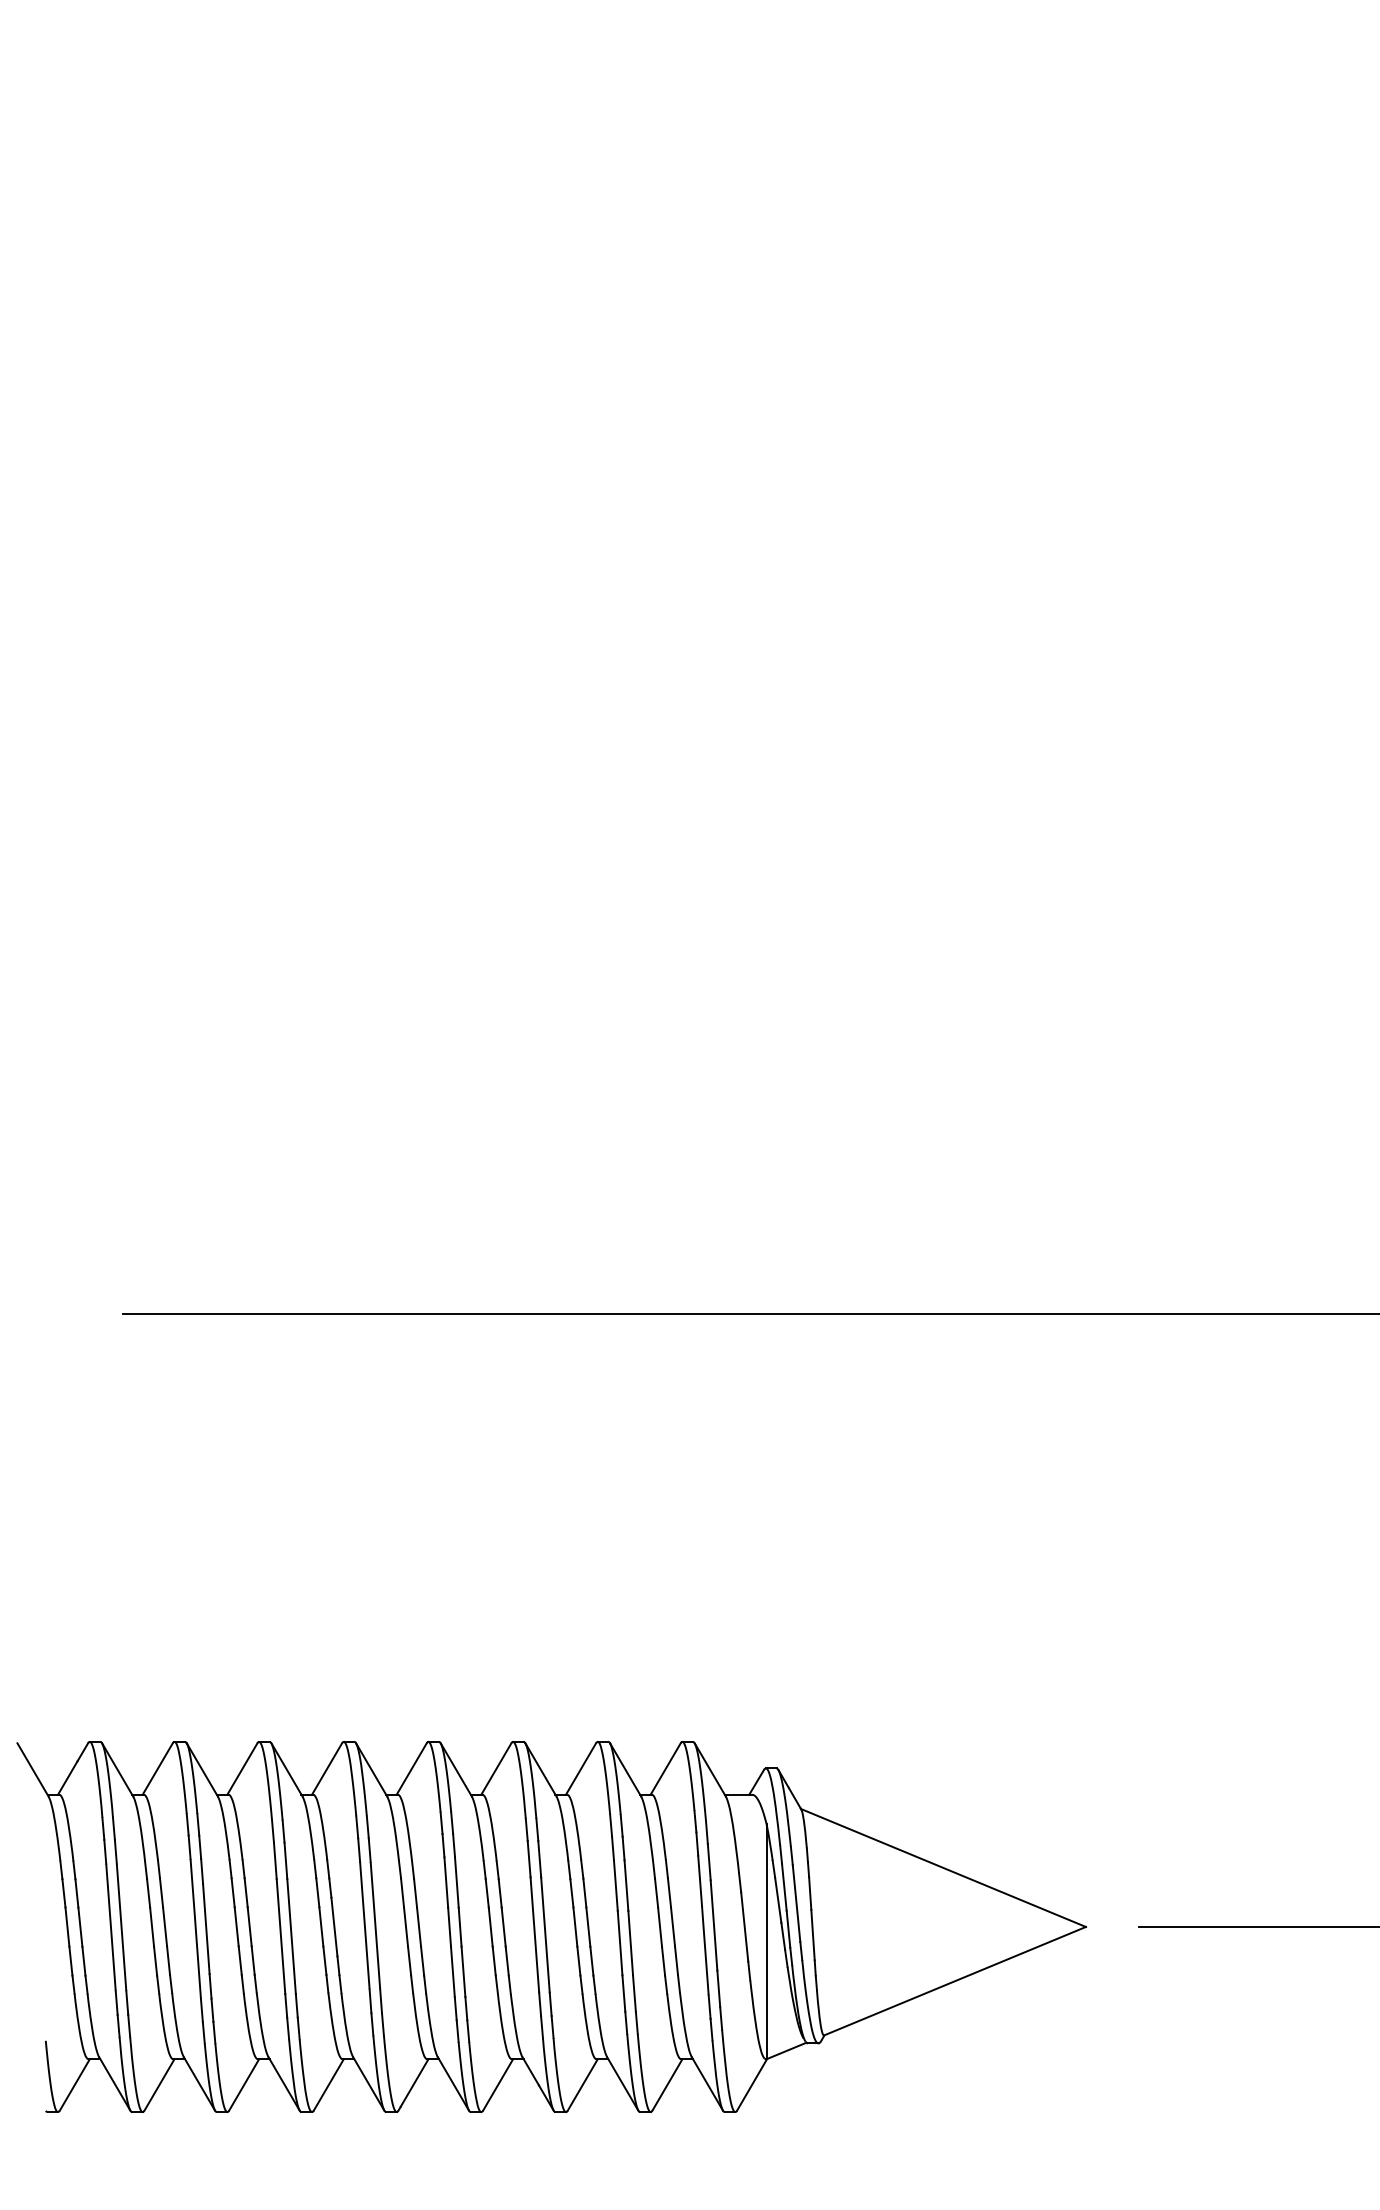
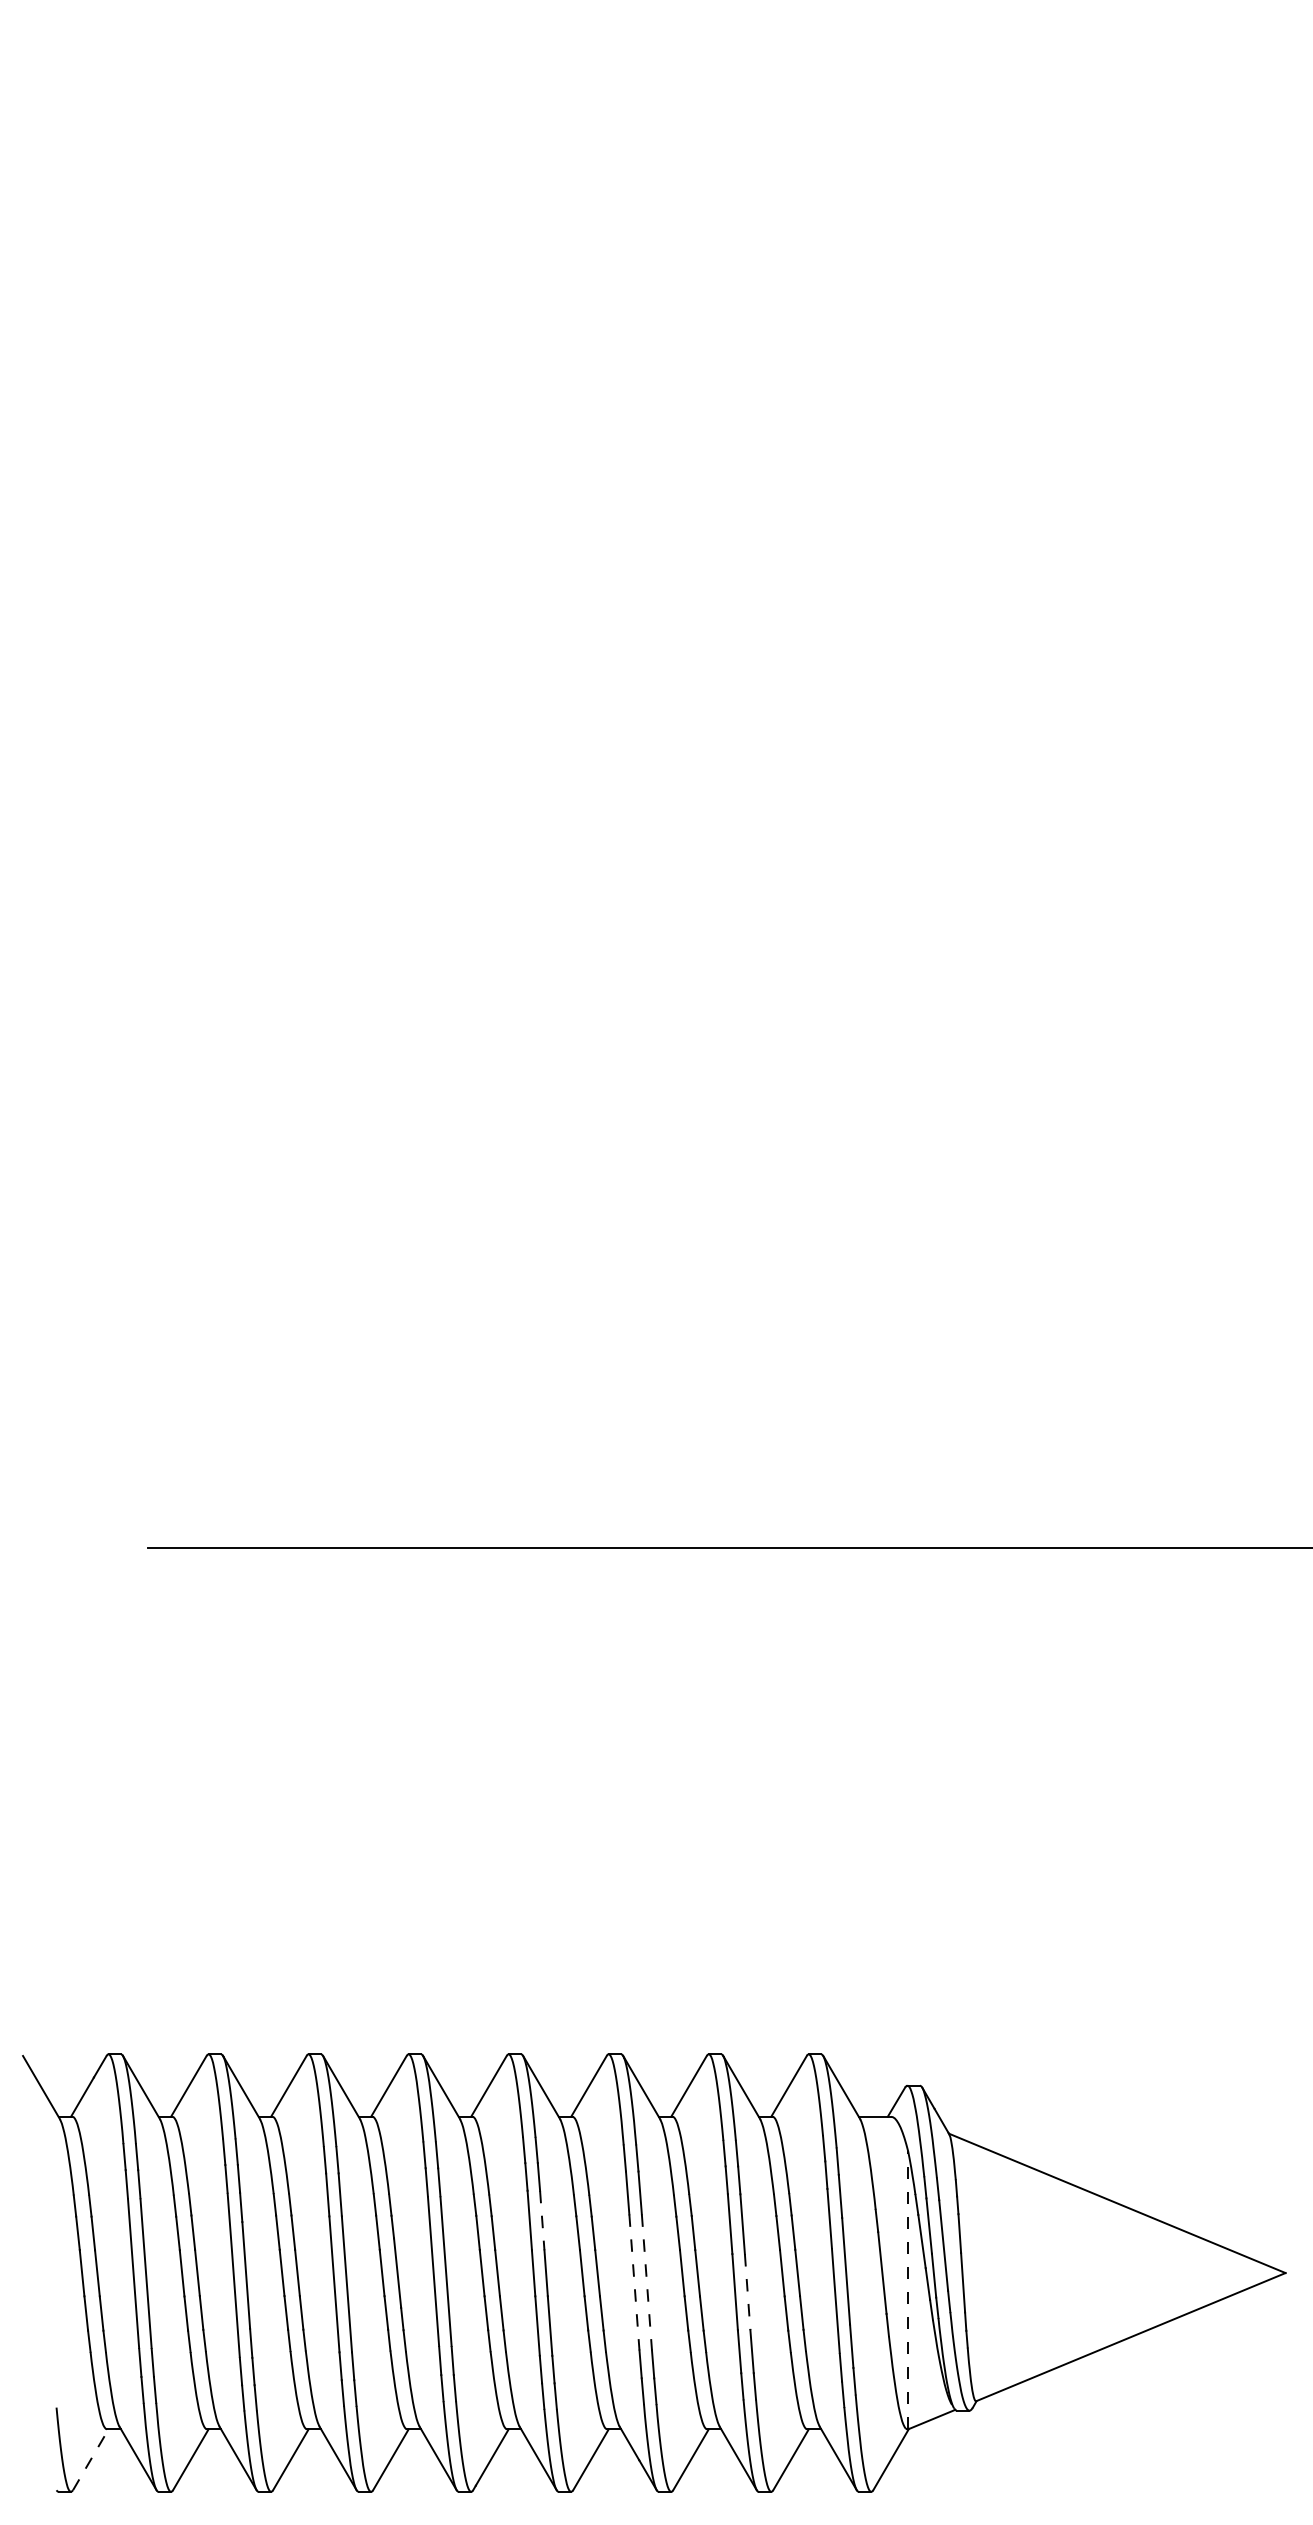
line: (456, 1883) -> (541, 2221), solid -> dashed
line: (534, 1934) -> (633, 2281), solid -> dashed
line: (545, 1934) -> (646, 2281), solid -> dashed
line: (766, 1941) -> (908, 2290), solid -> dashed
line: (630, 1943) -> (747, 2292), solid -> dashed
line: (74, 2085) -> (90, 2460), solid -> dashed

